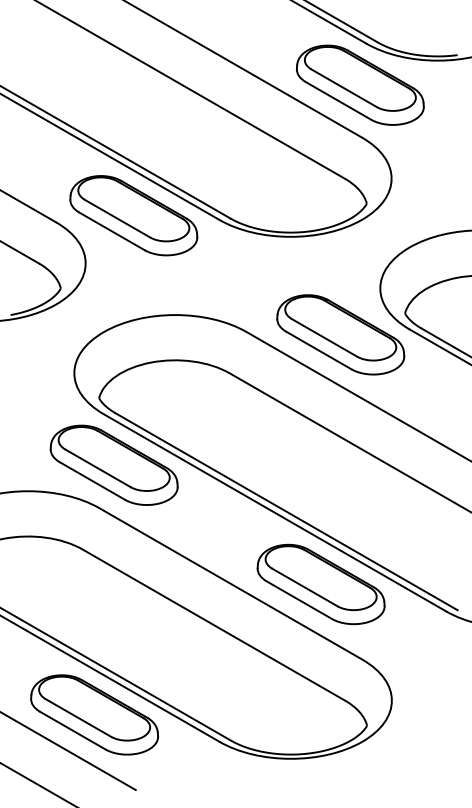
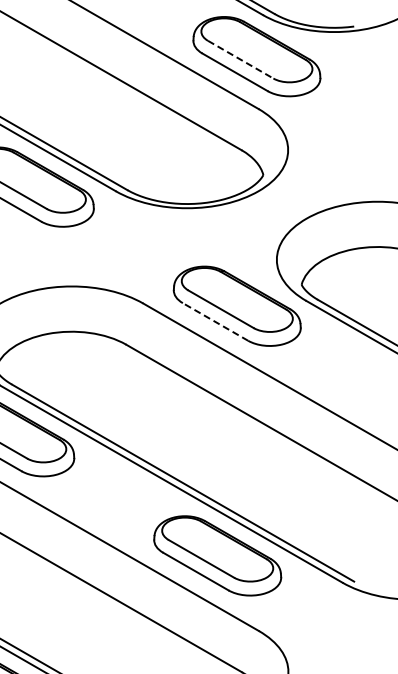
line: (344, 88) -> (241, 59), solid -> dashed
line: (318, 350) -> (215, 321), solid -> dashed

